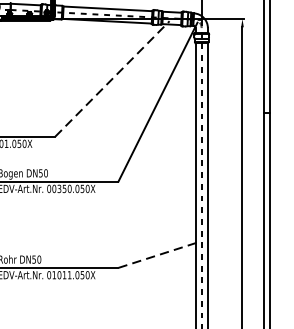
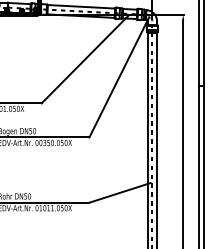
line: (113, 78) -> (85, 59), dashed -> solid
line: (159, 254) -> (120, 192), dashed -> solid

